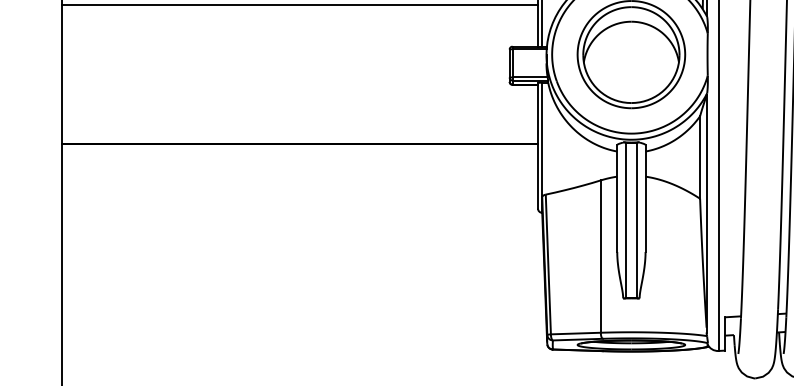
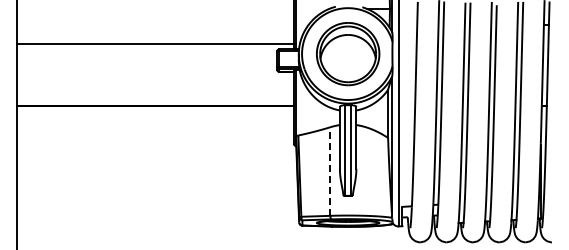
line: (300, 5) -> (155, 44), moved
line: (601, 256) -> (330, 171), solid -> dashed

